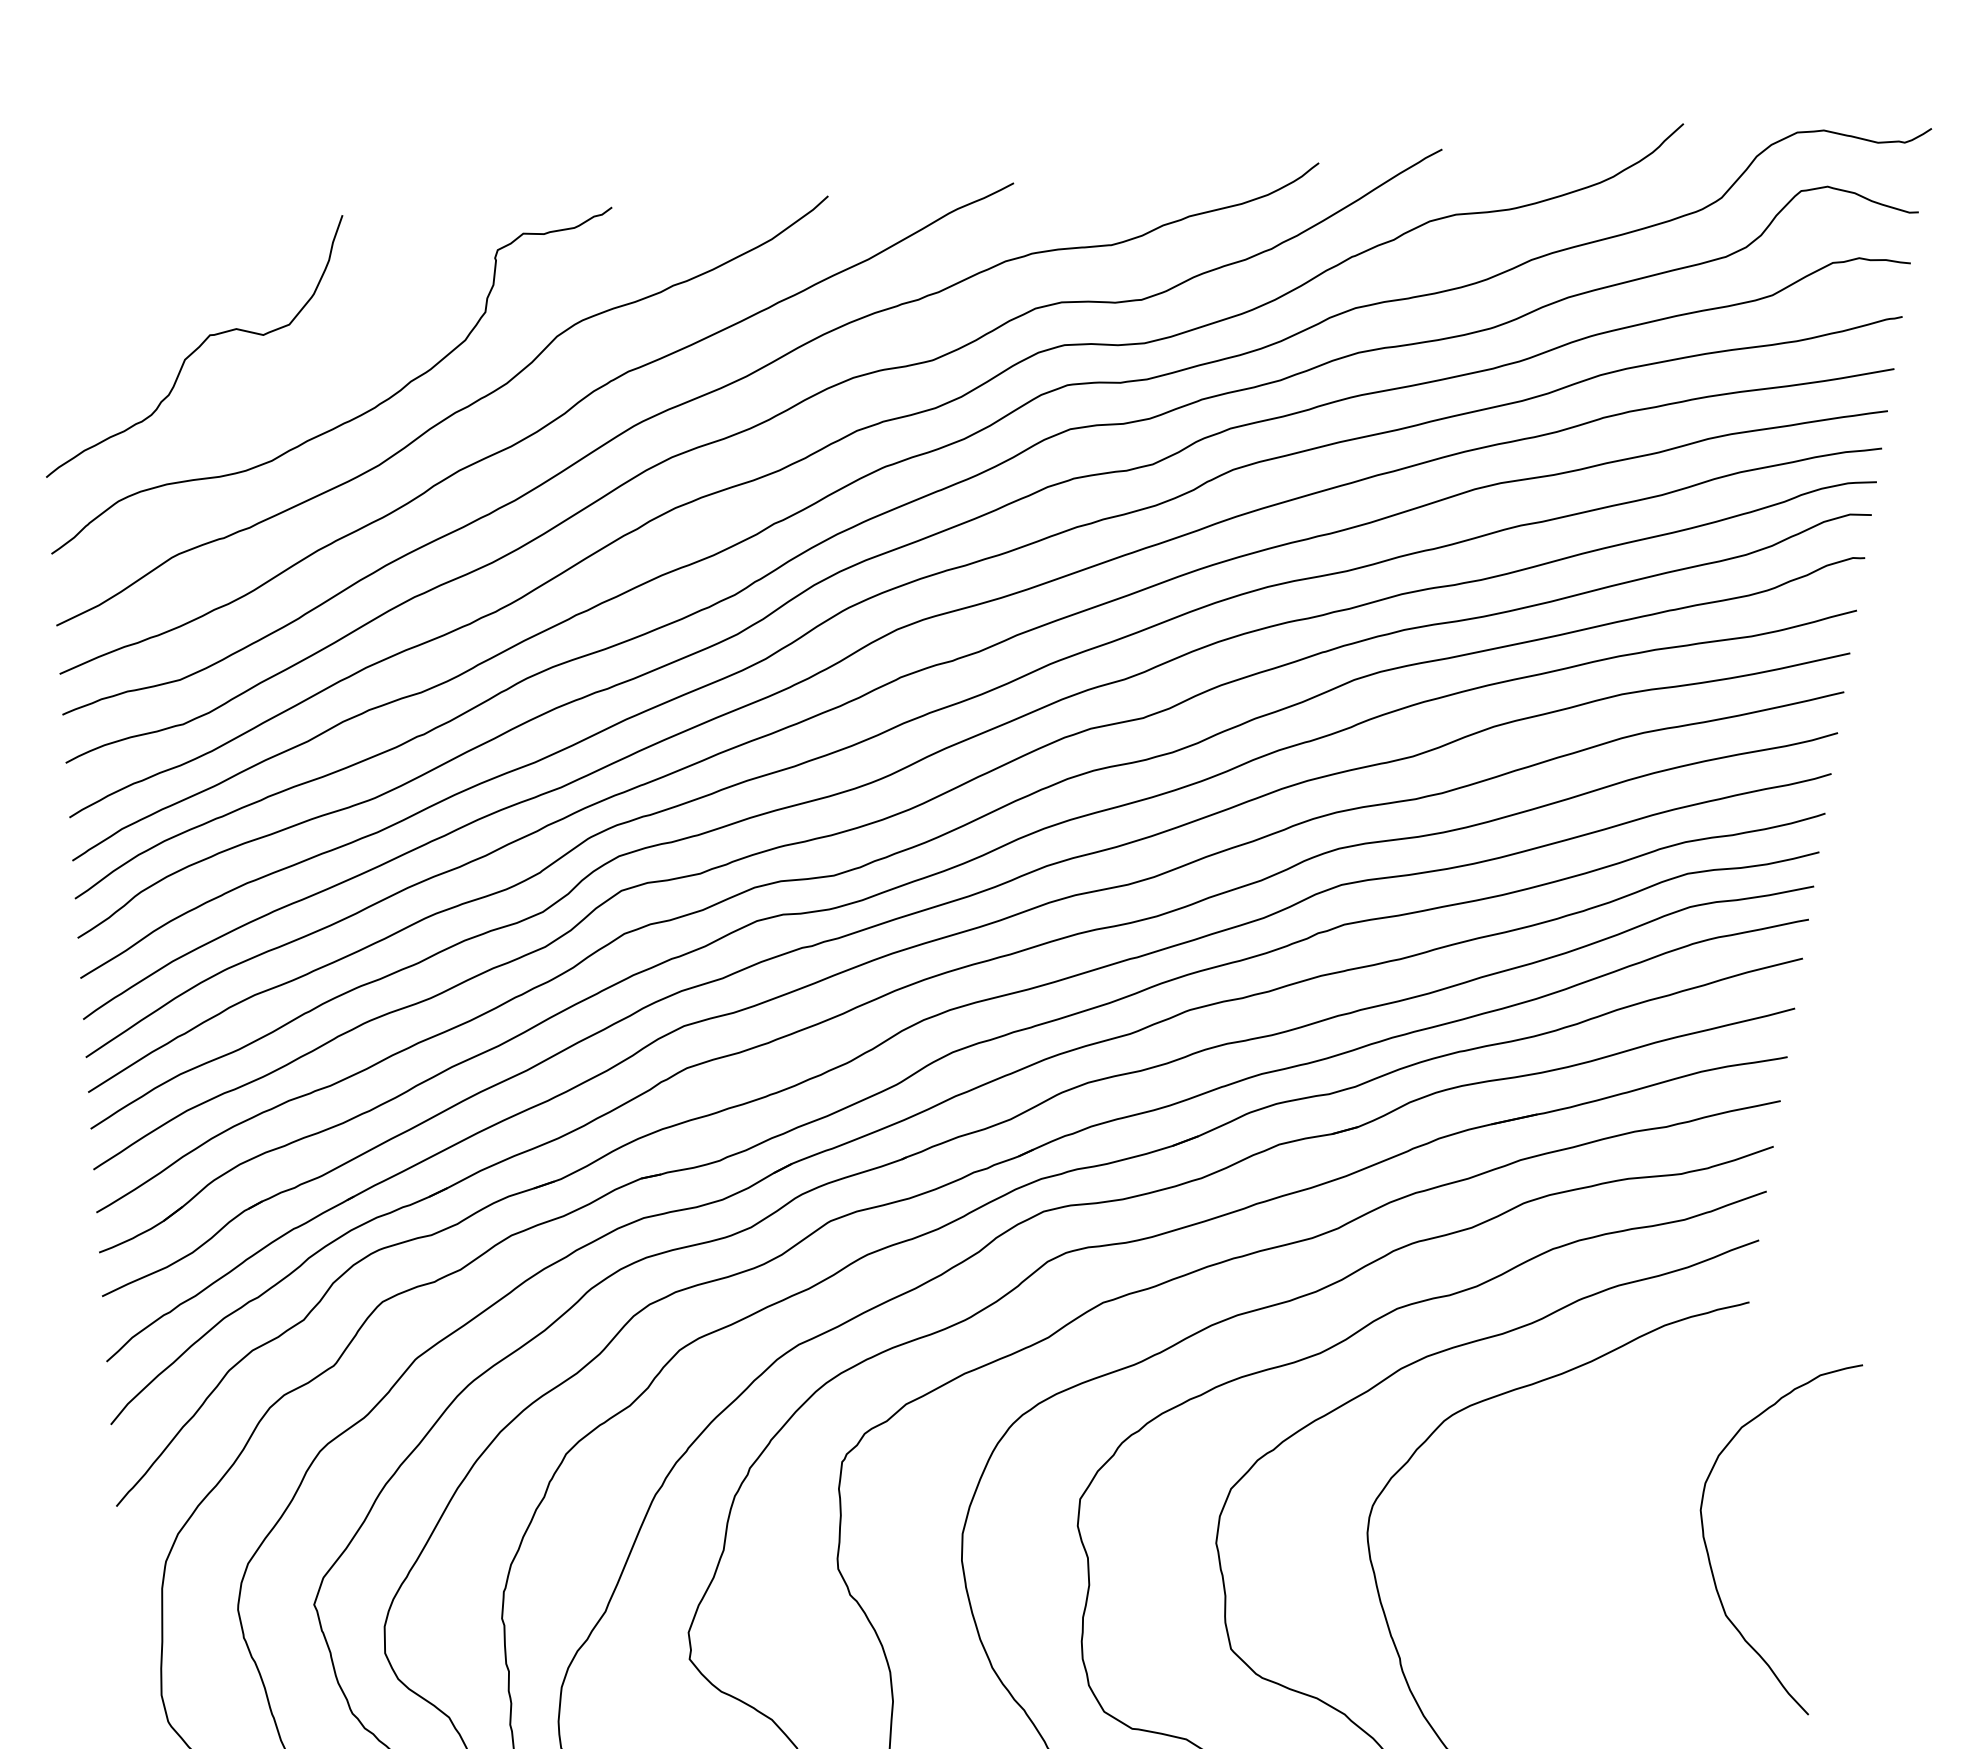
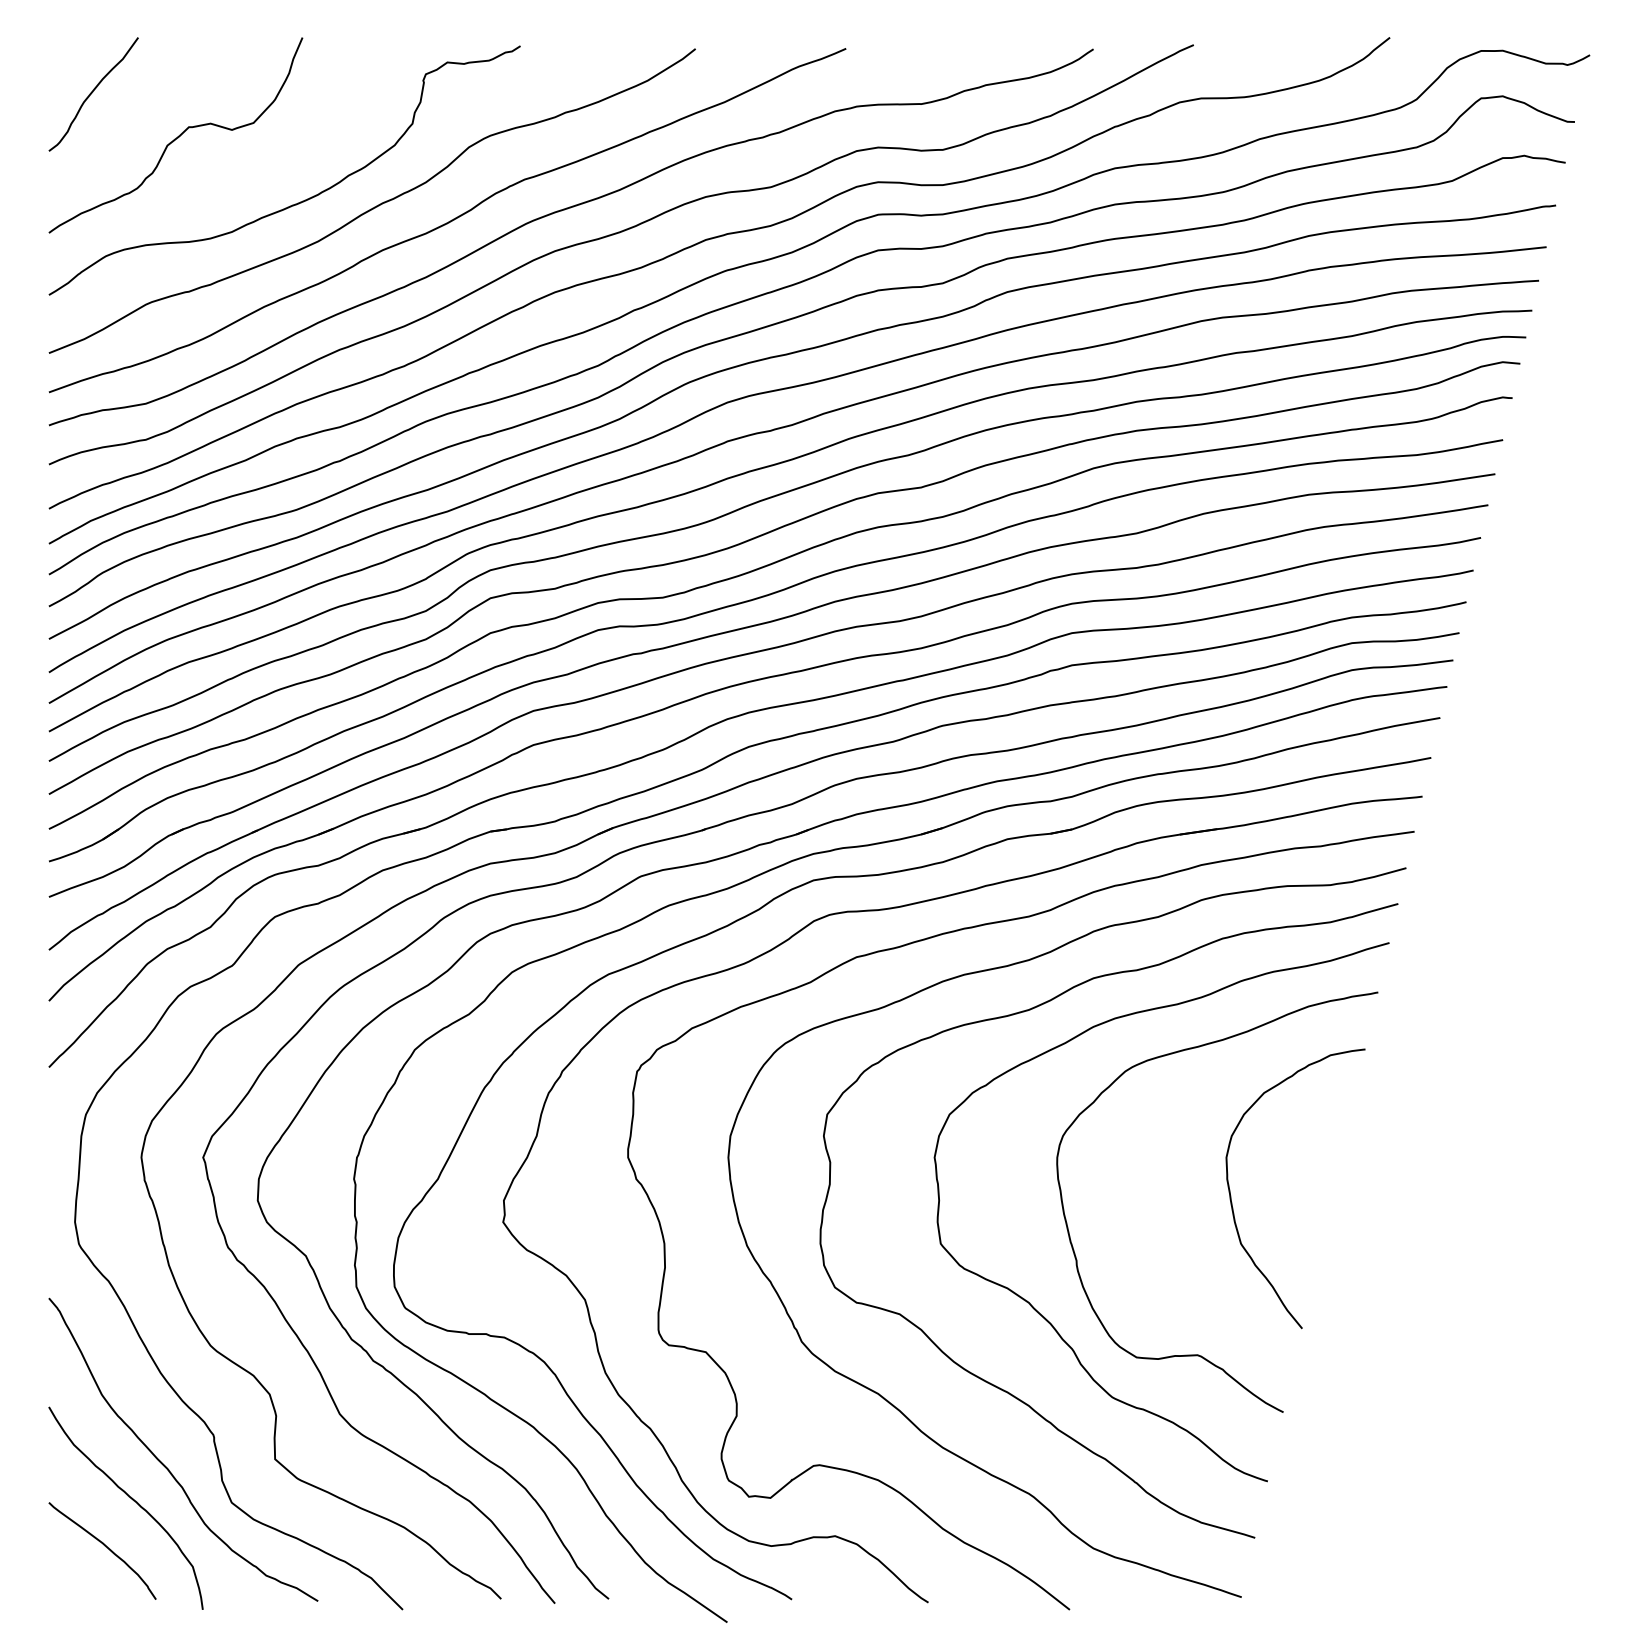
curve: (88, 301) -> (92, 93), added
curve: (1710, 1556) -> (1231, 1195), moved

